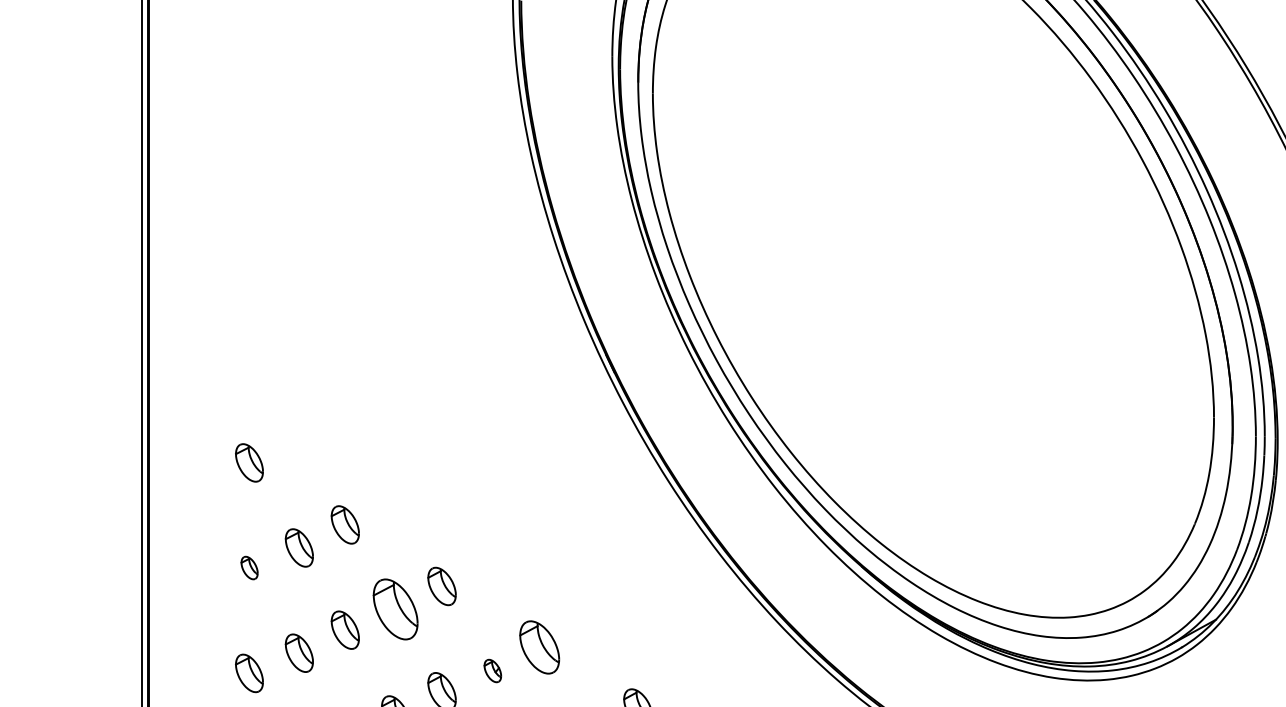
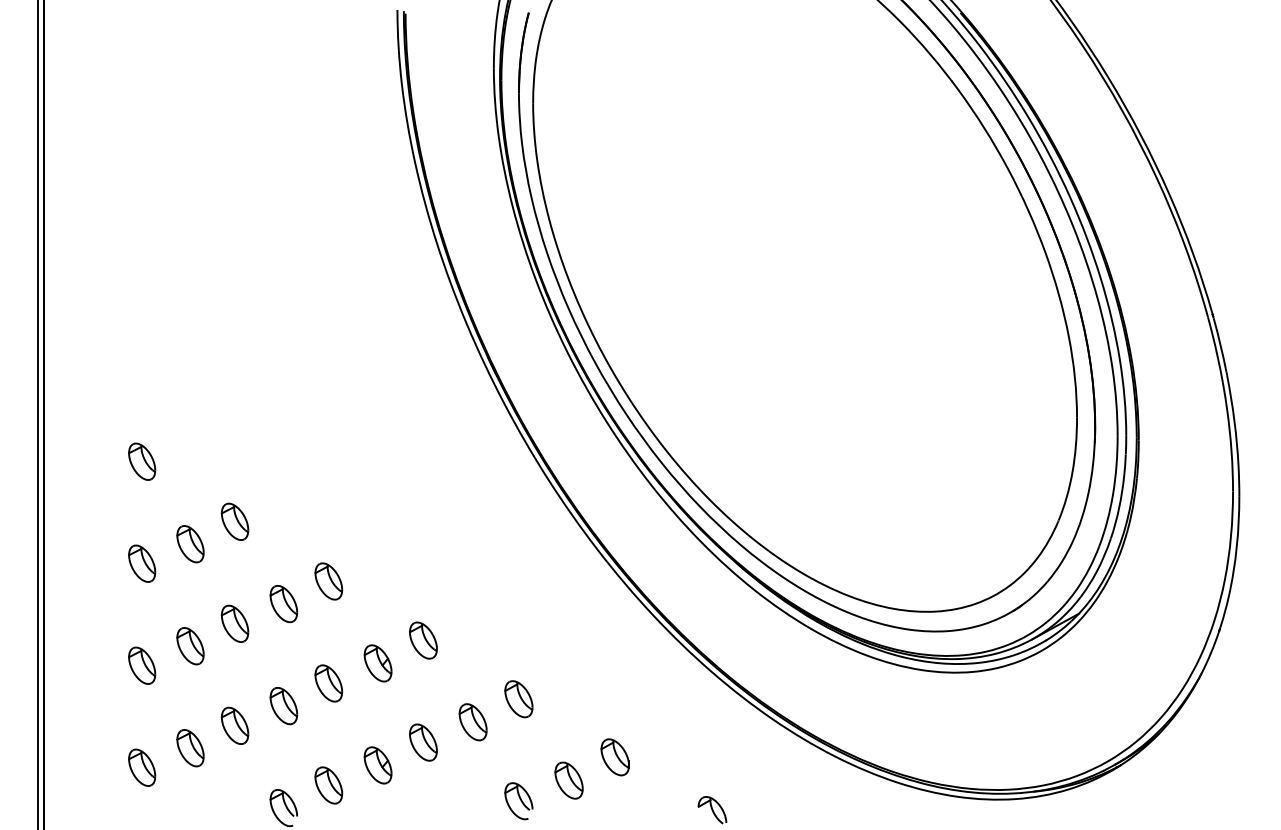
part: (249, 567) -> (142, 563), size x1.67
part: (395, 610) -> (283, 604), size x0.62
part: (539, 647) -> (423, 640), size x0.71
part: (492, 671) -> (377, 663), size x1.67

